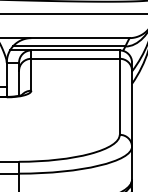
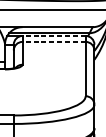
line: (75, 50) -> (54, 36), solid -> dashed
line: (75, 58) -> (54, 41), solid -> dashed

